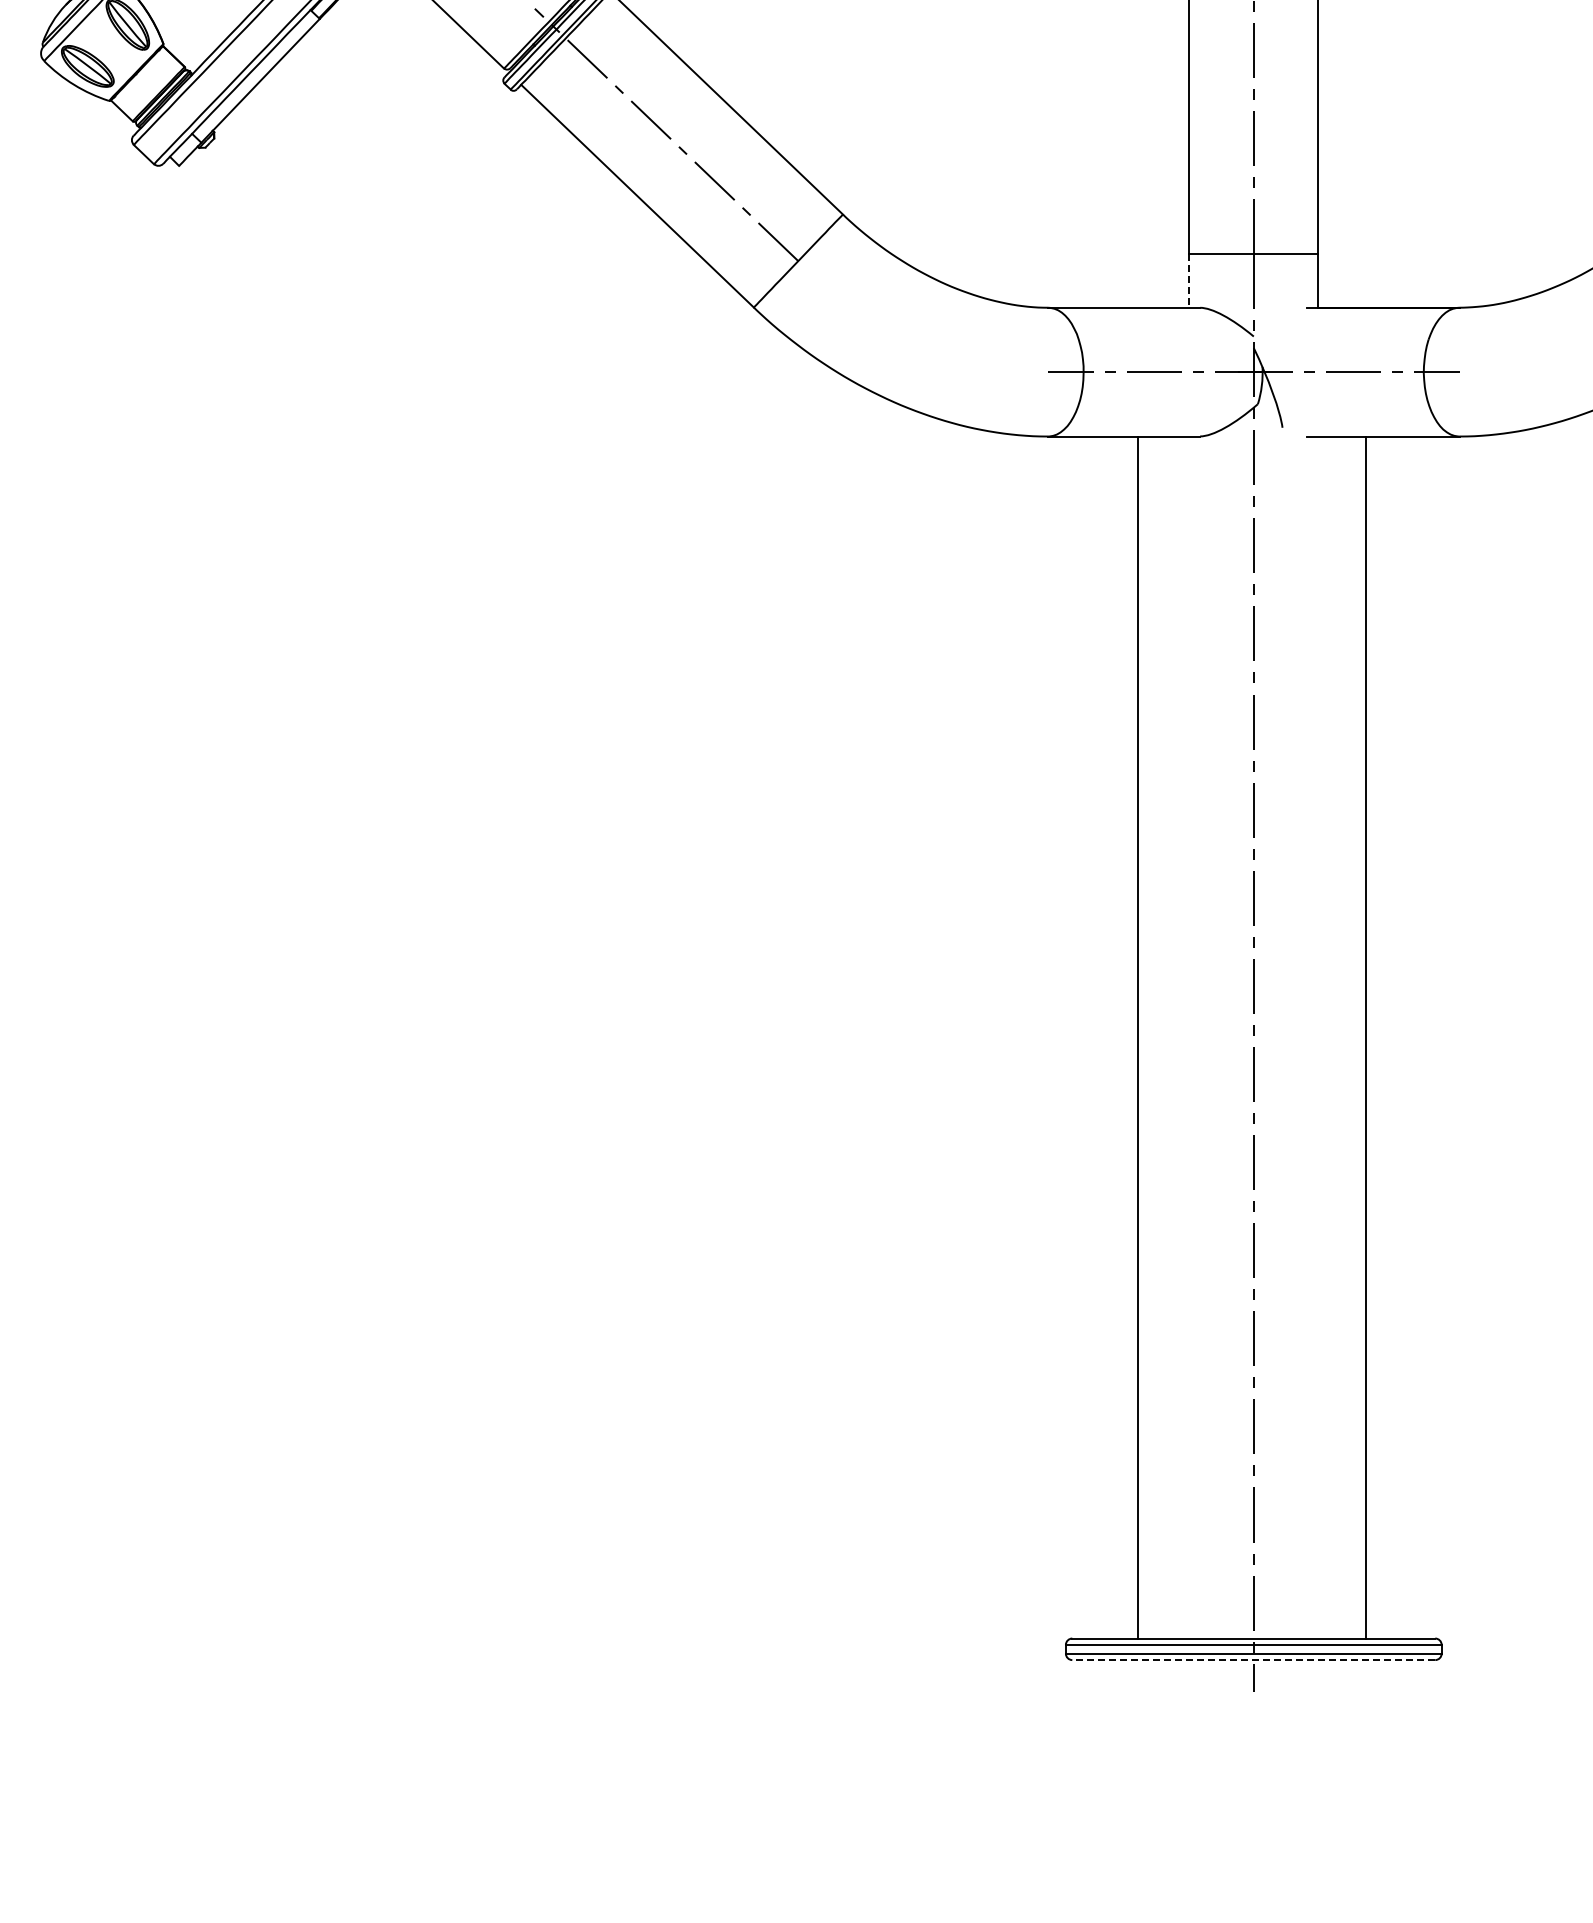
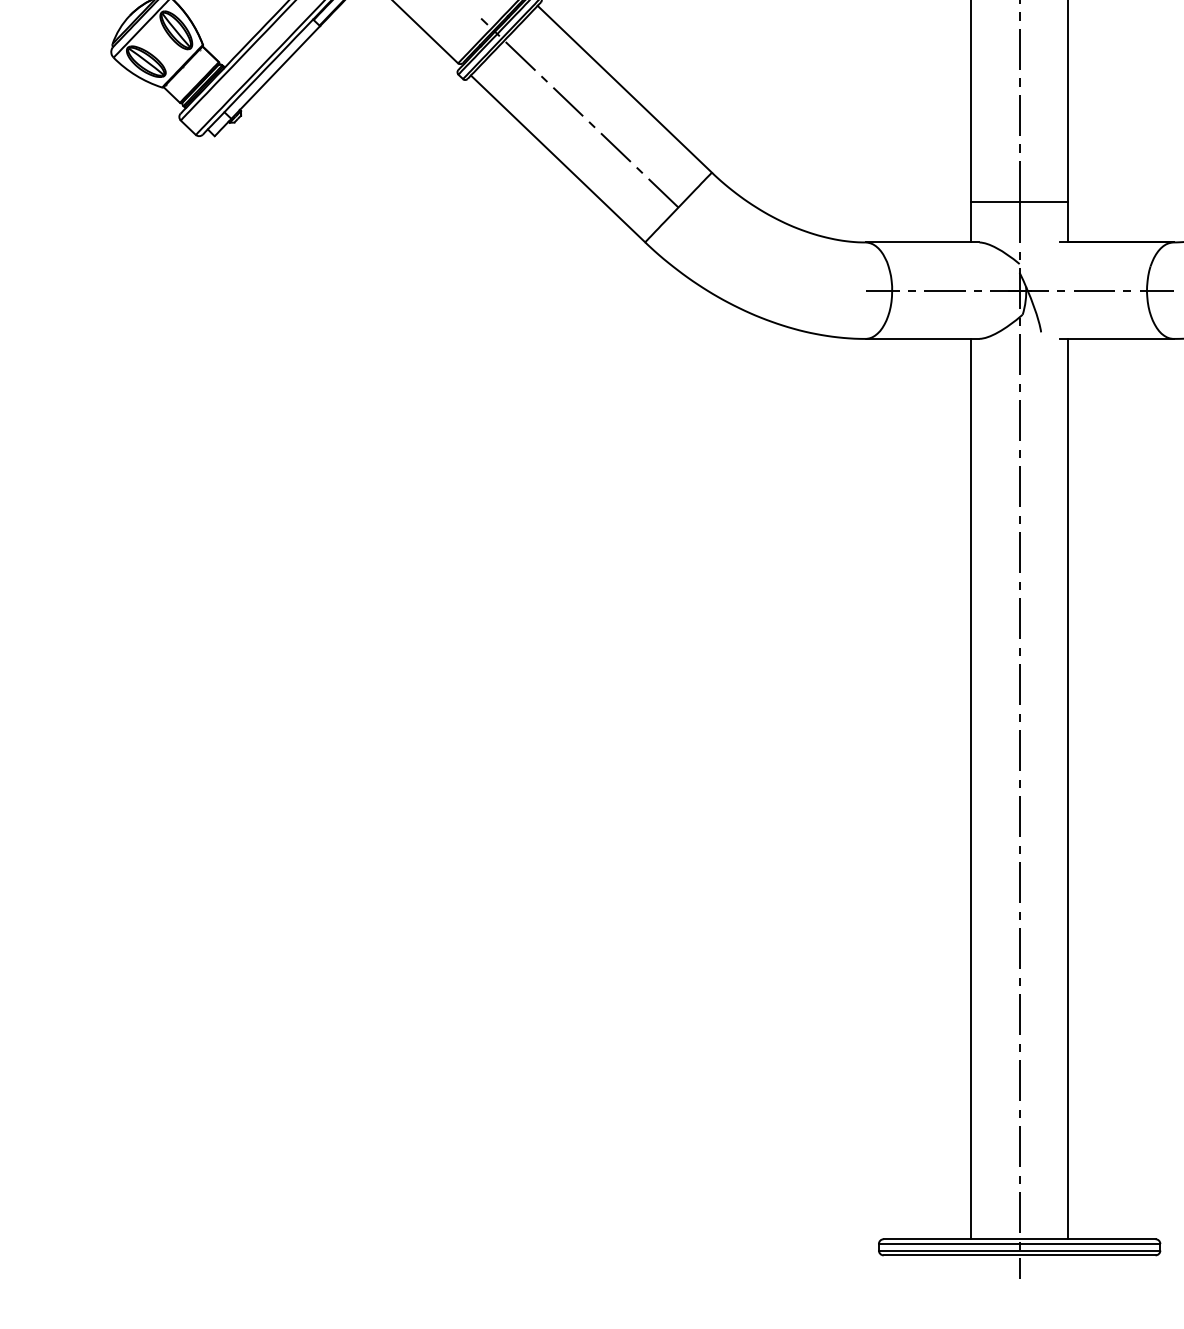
line: (1189, 280) -> (971, 222), dashed -> solid
line: (1138, 1037) -> (971, 789), moved
line: (1366, 1037) -> (1068, 789), moved
line: (1253, 1660) -> (1019, 1255), dashed -> solid

